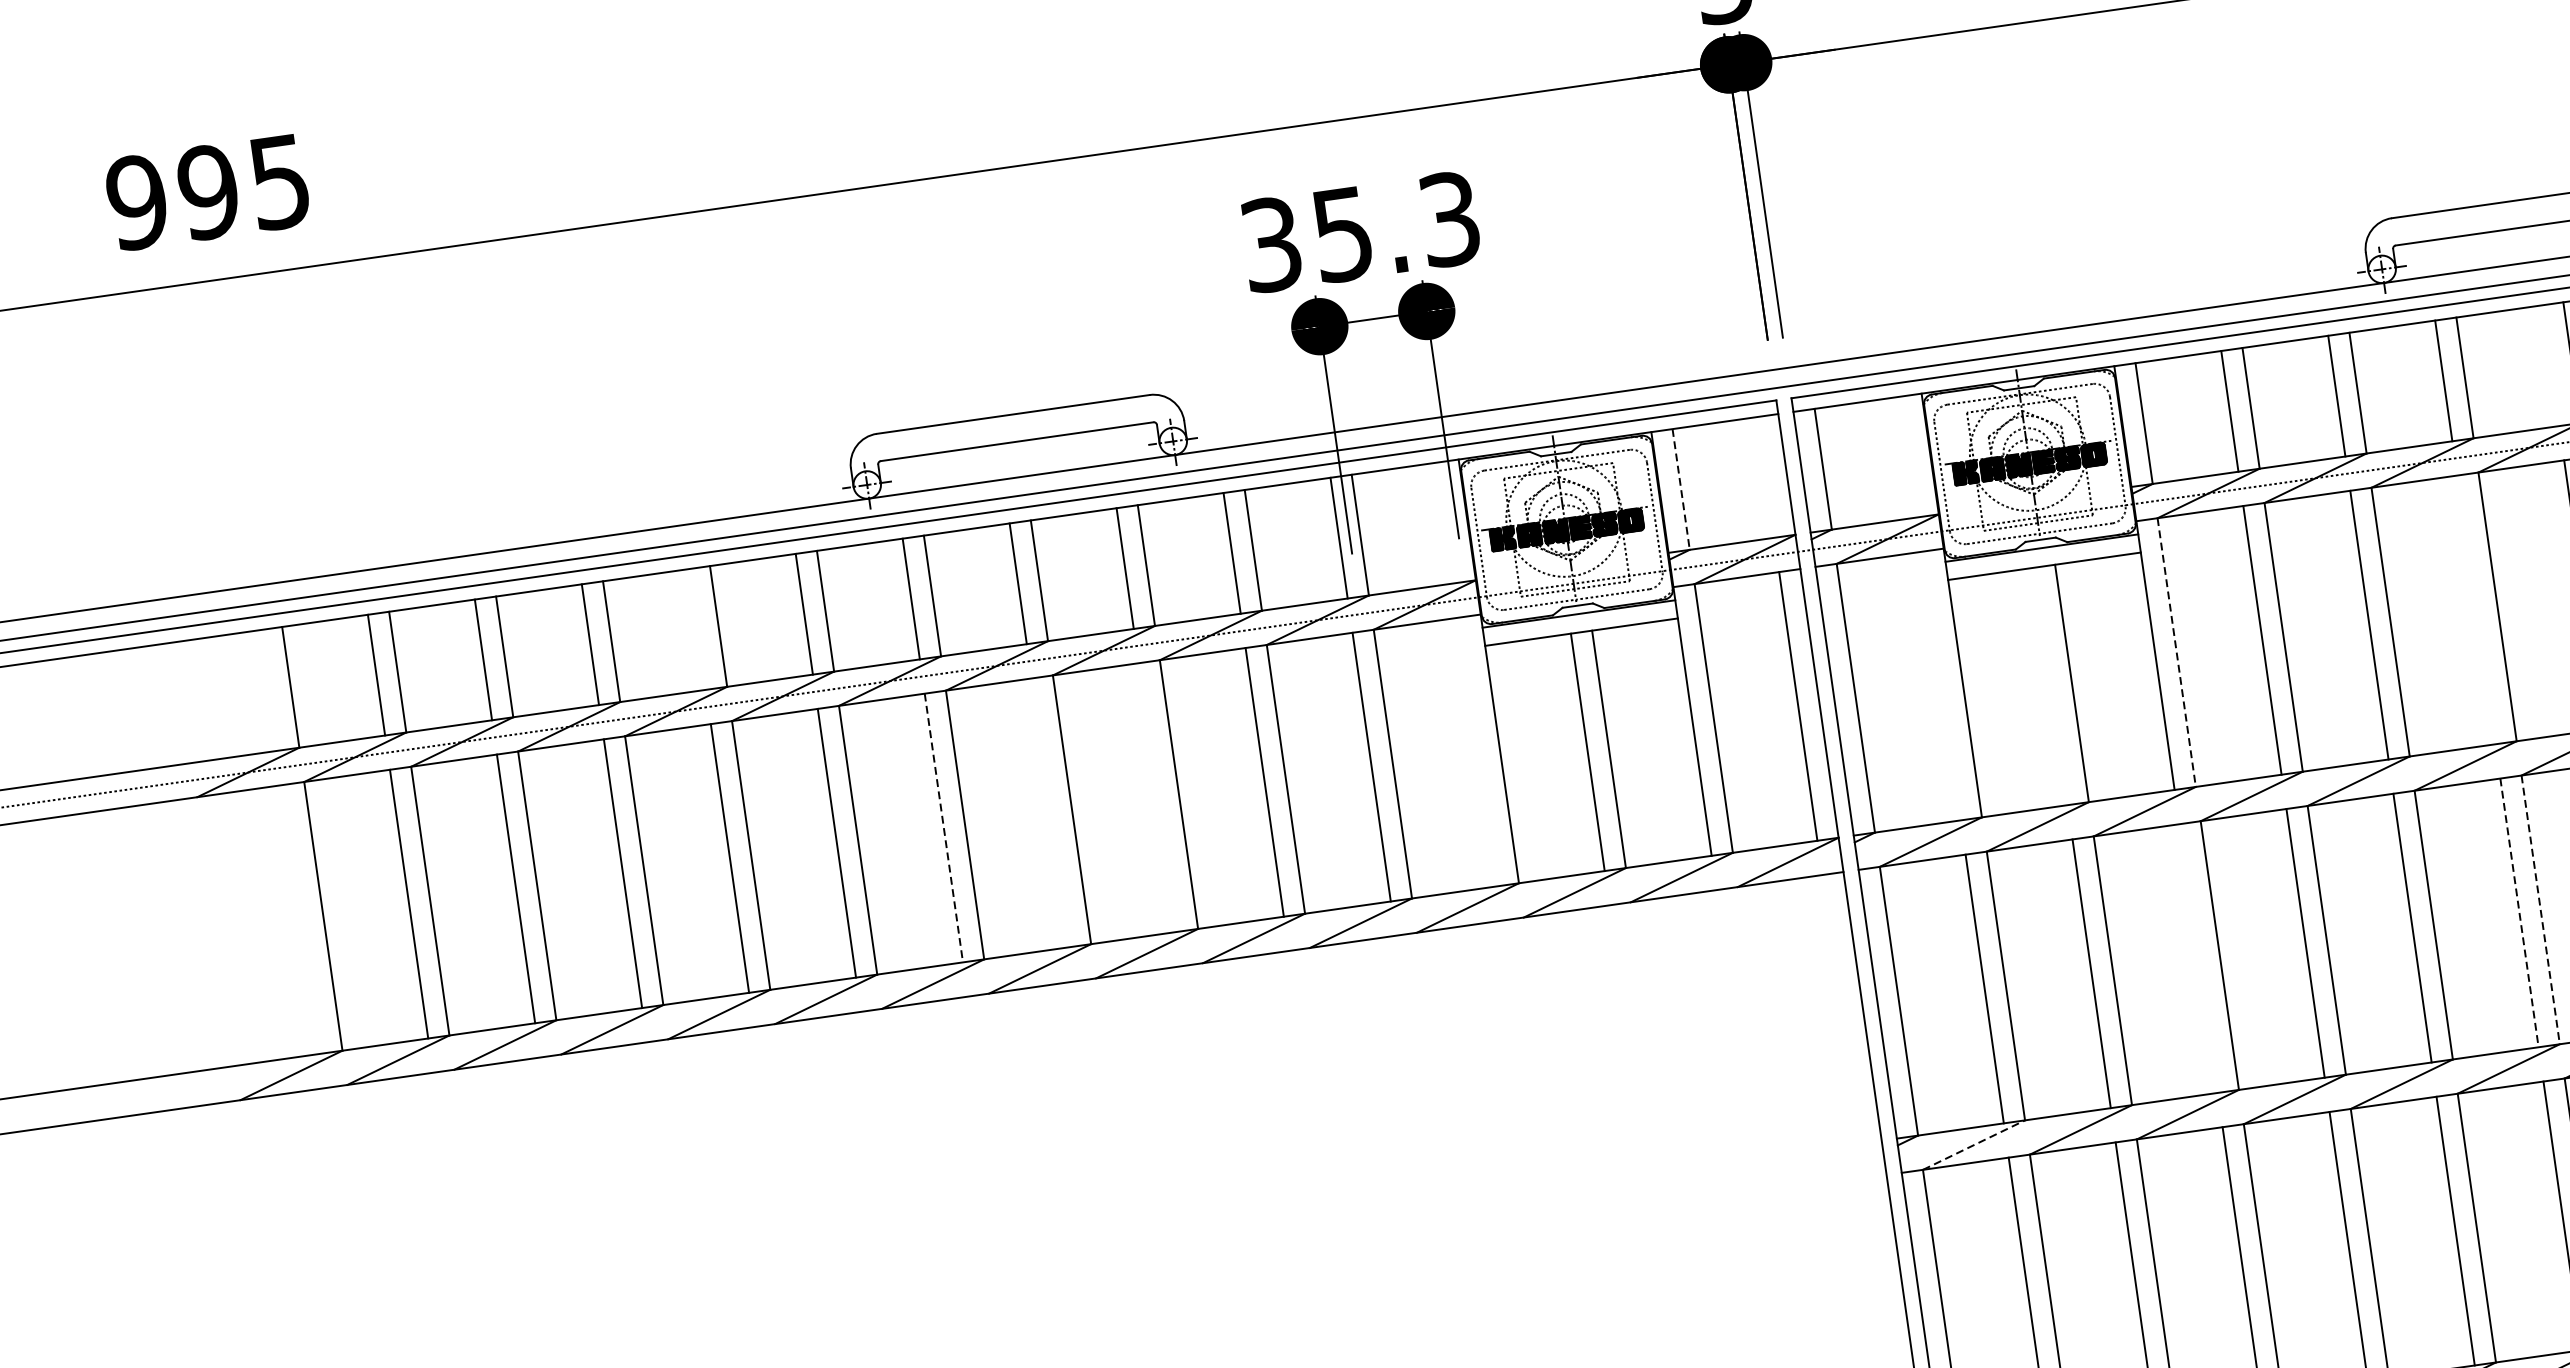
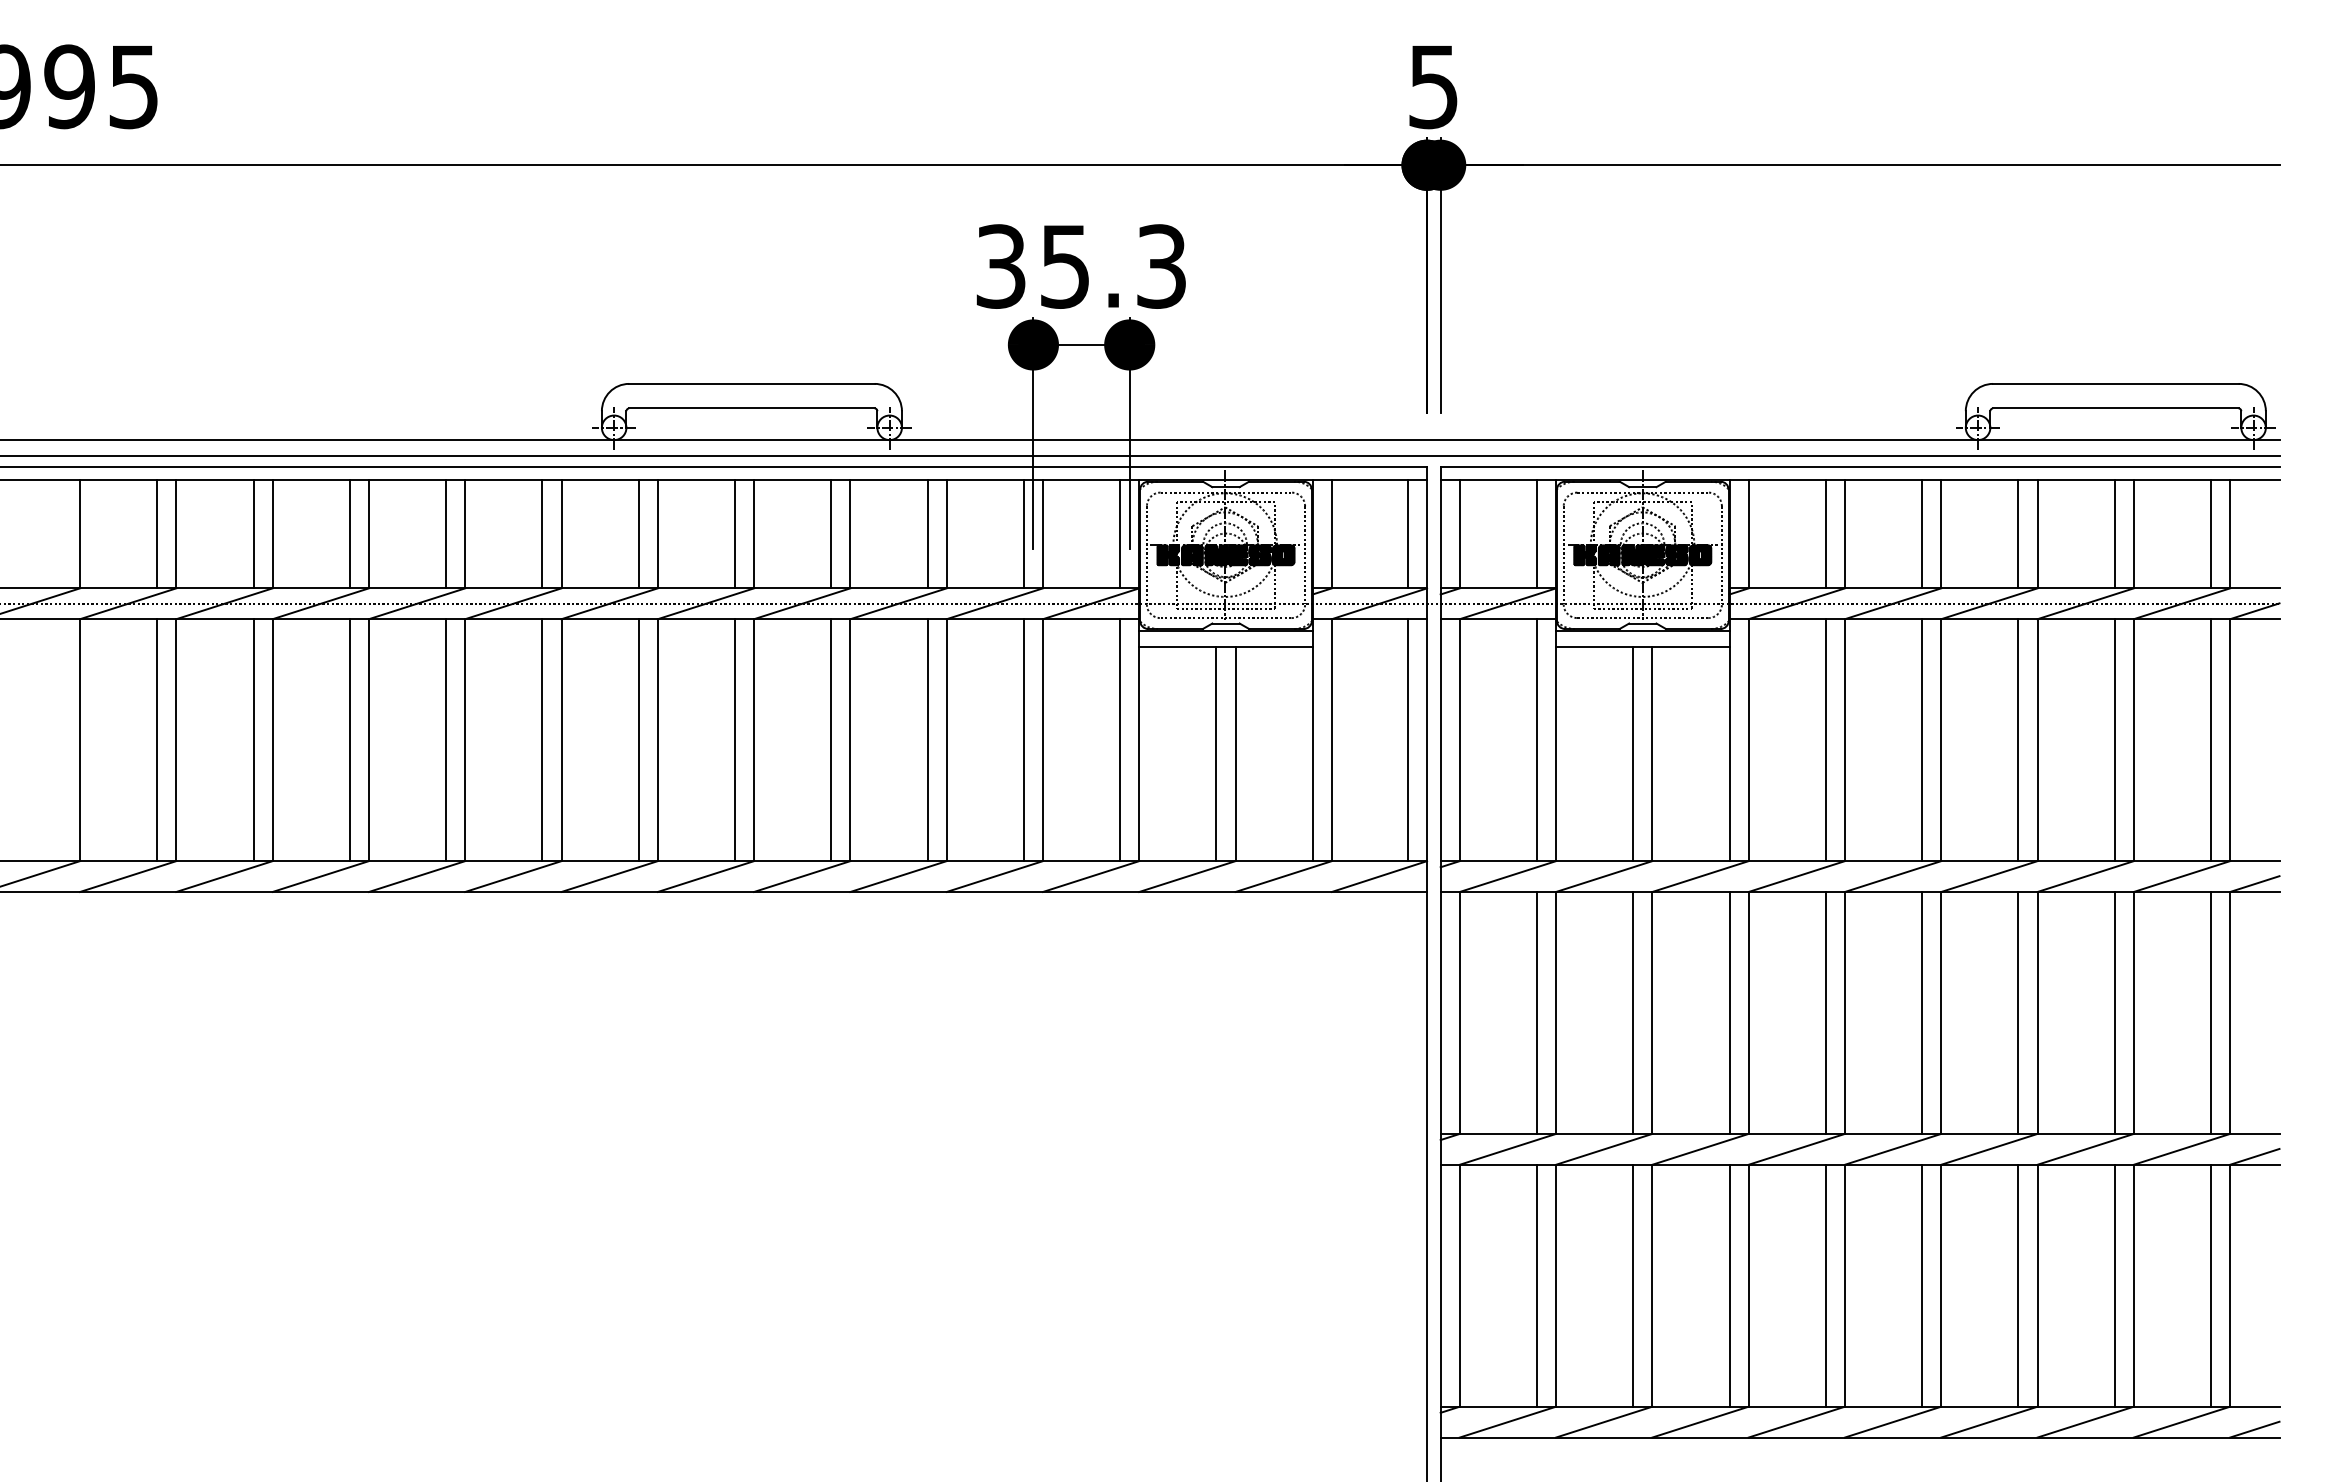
line: (2550, 365) -> (2114, 533), added
line: (1908, 456) -> (1536, 533), added
line: (1765, 476) -> (1407, 533), added
line: (1680, 490) -> (1331, 534), dashed -> solid
line: (1446, 522) -> (1120, 533), added
line: (2476, 610) -> (2018, 740), added
line: (697, 628) -> (446, 533), added
line: (2176, 652) -> (1748, 740), dashed -> solid
line: (1941, 686) -> (1536, 740), added
line: (2051, 686) -> (1633, 754), added
line: (1479, 752) -> (1120, 740), added
line: (1158, 797) -> (831, 740), added
line: (1051, 813) -> (735, 740), added
line: (943, 828) -> (638, 740), dashed -> solid
line: (2540, 909) -> (2037, 1012), dashed -> solid
line: (2519, 912) -> (2018, 1012), dashed -> solid
line: (2198, 958) -> (1729, 1012), added
line: (1973, 1145) -> (1507, 1149), dashed -> solid

